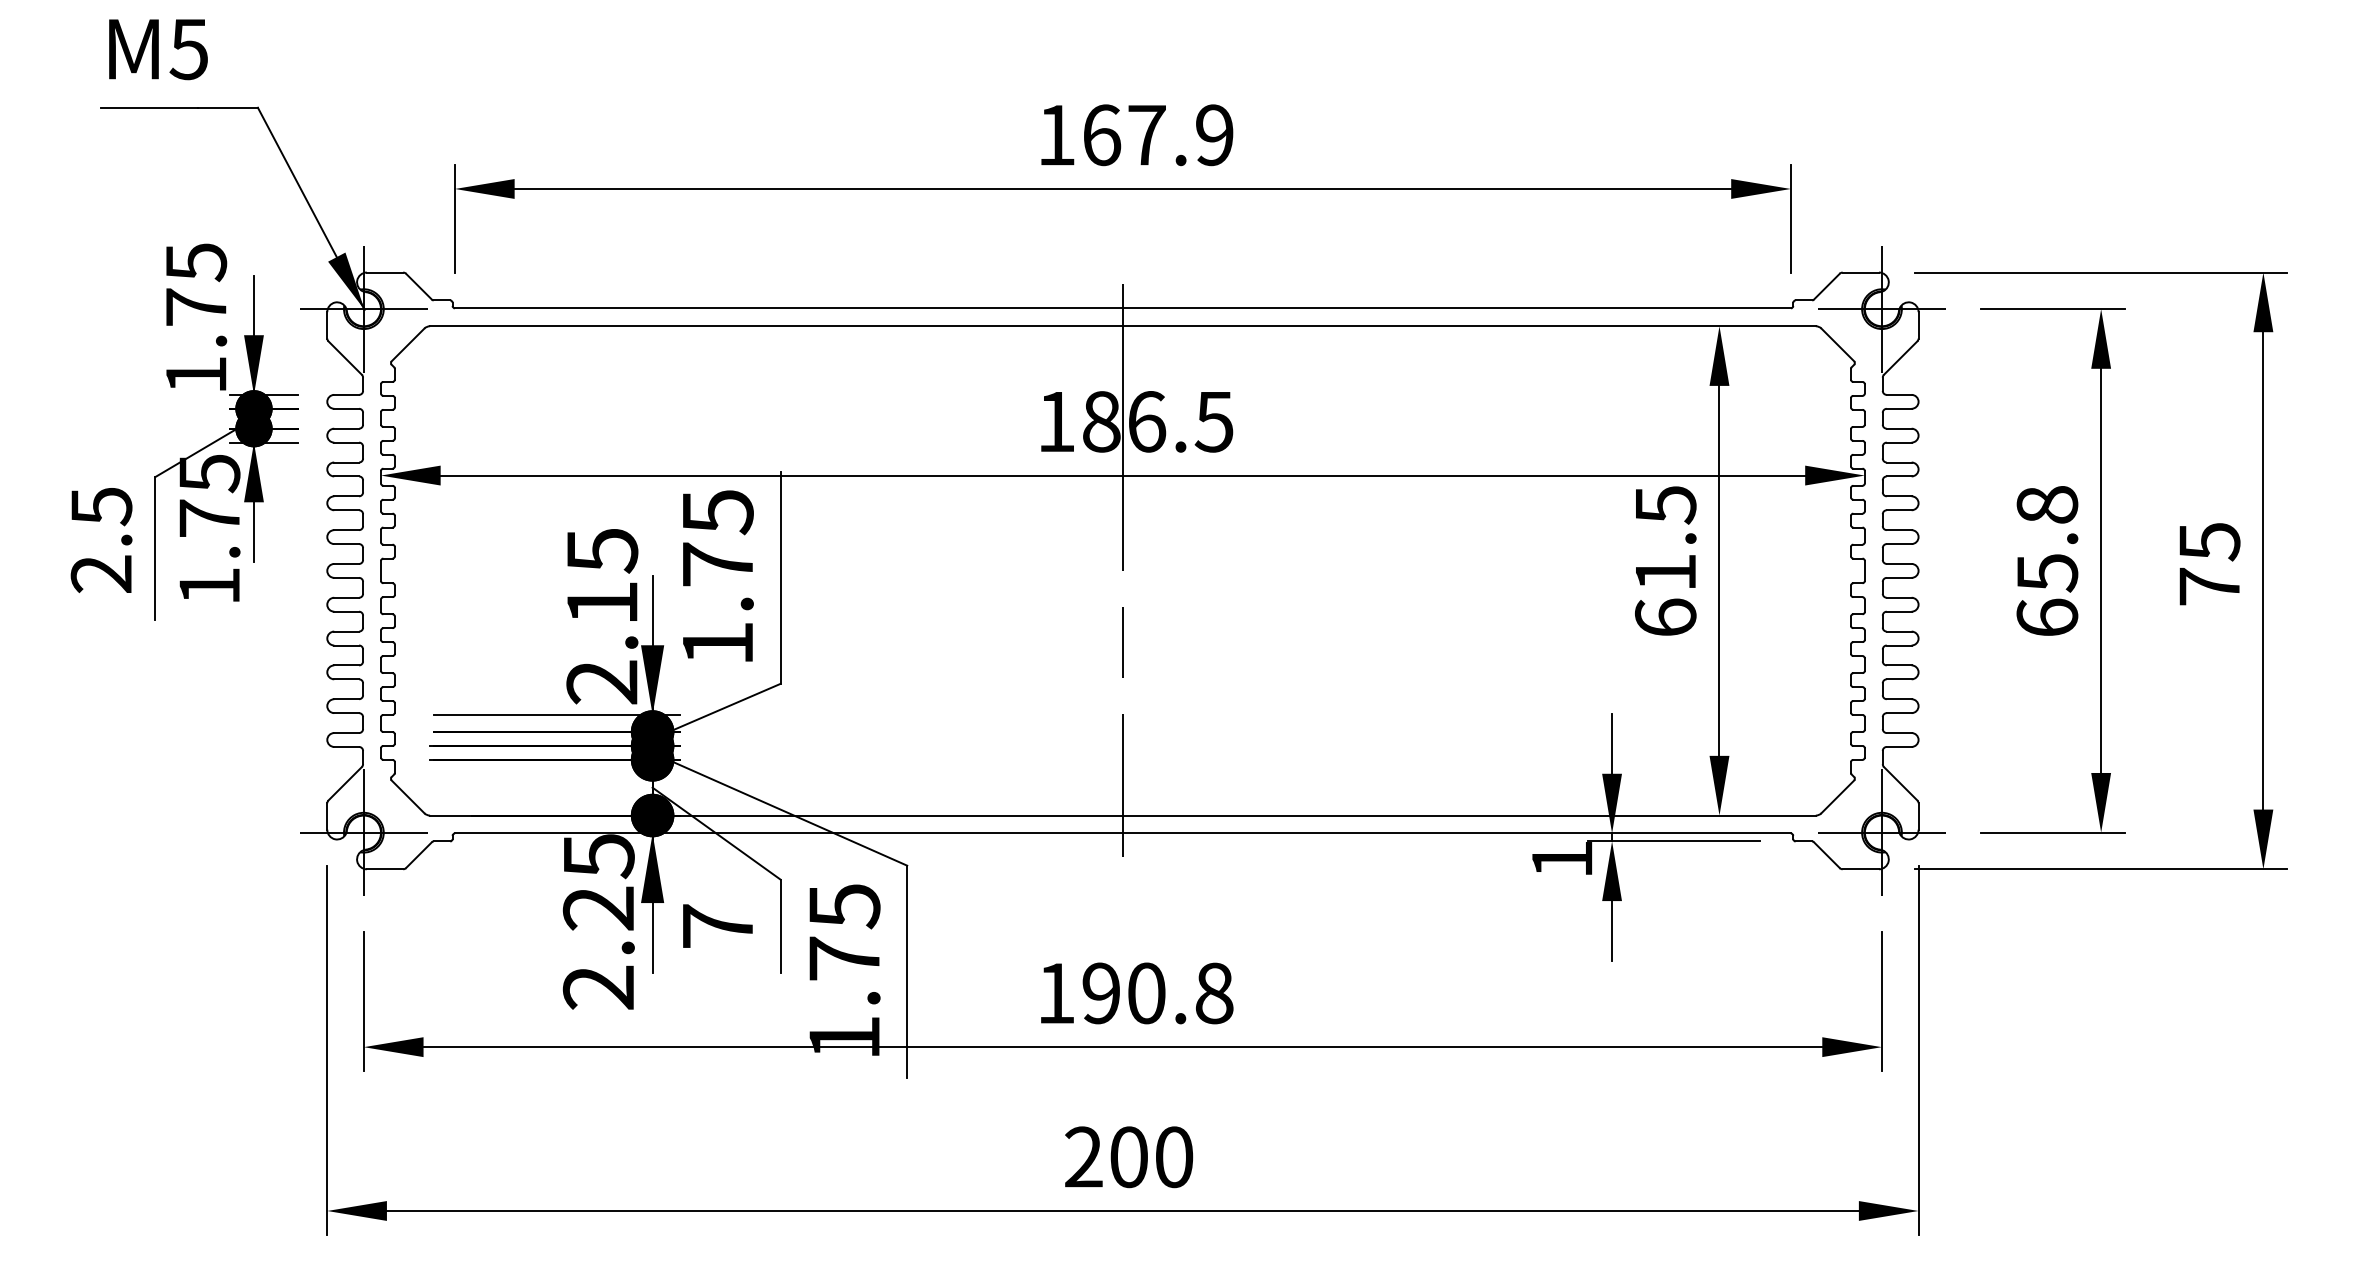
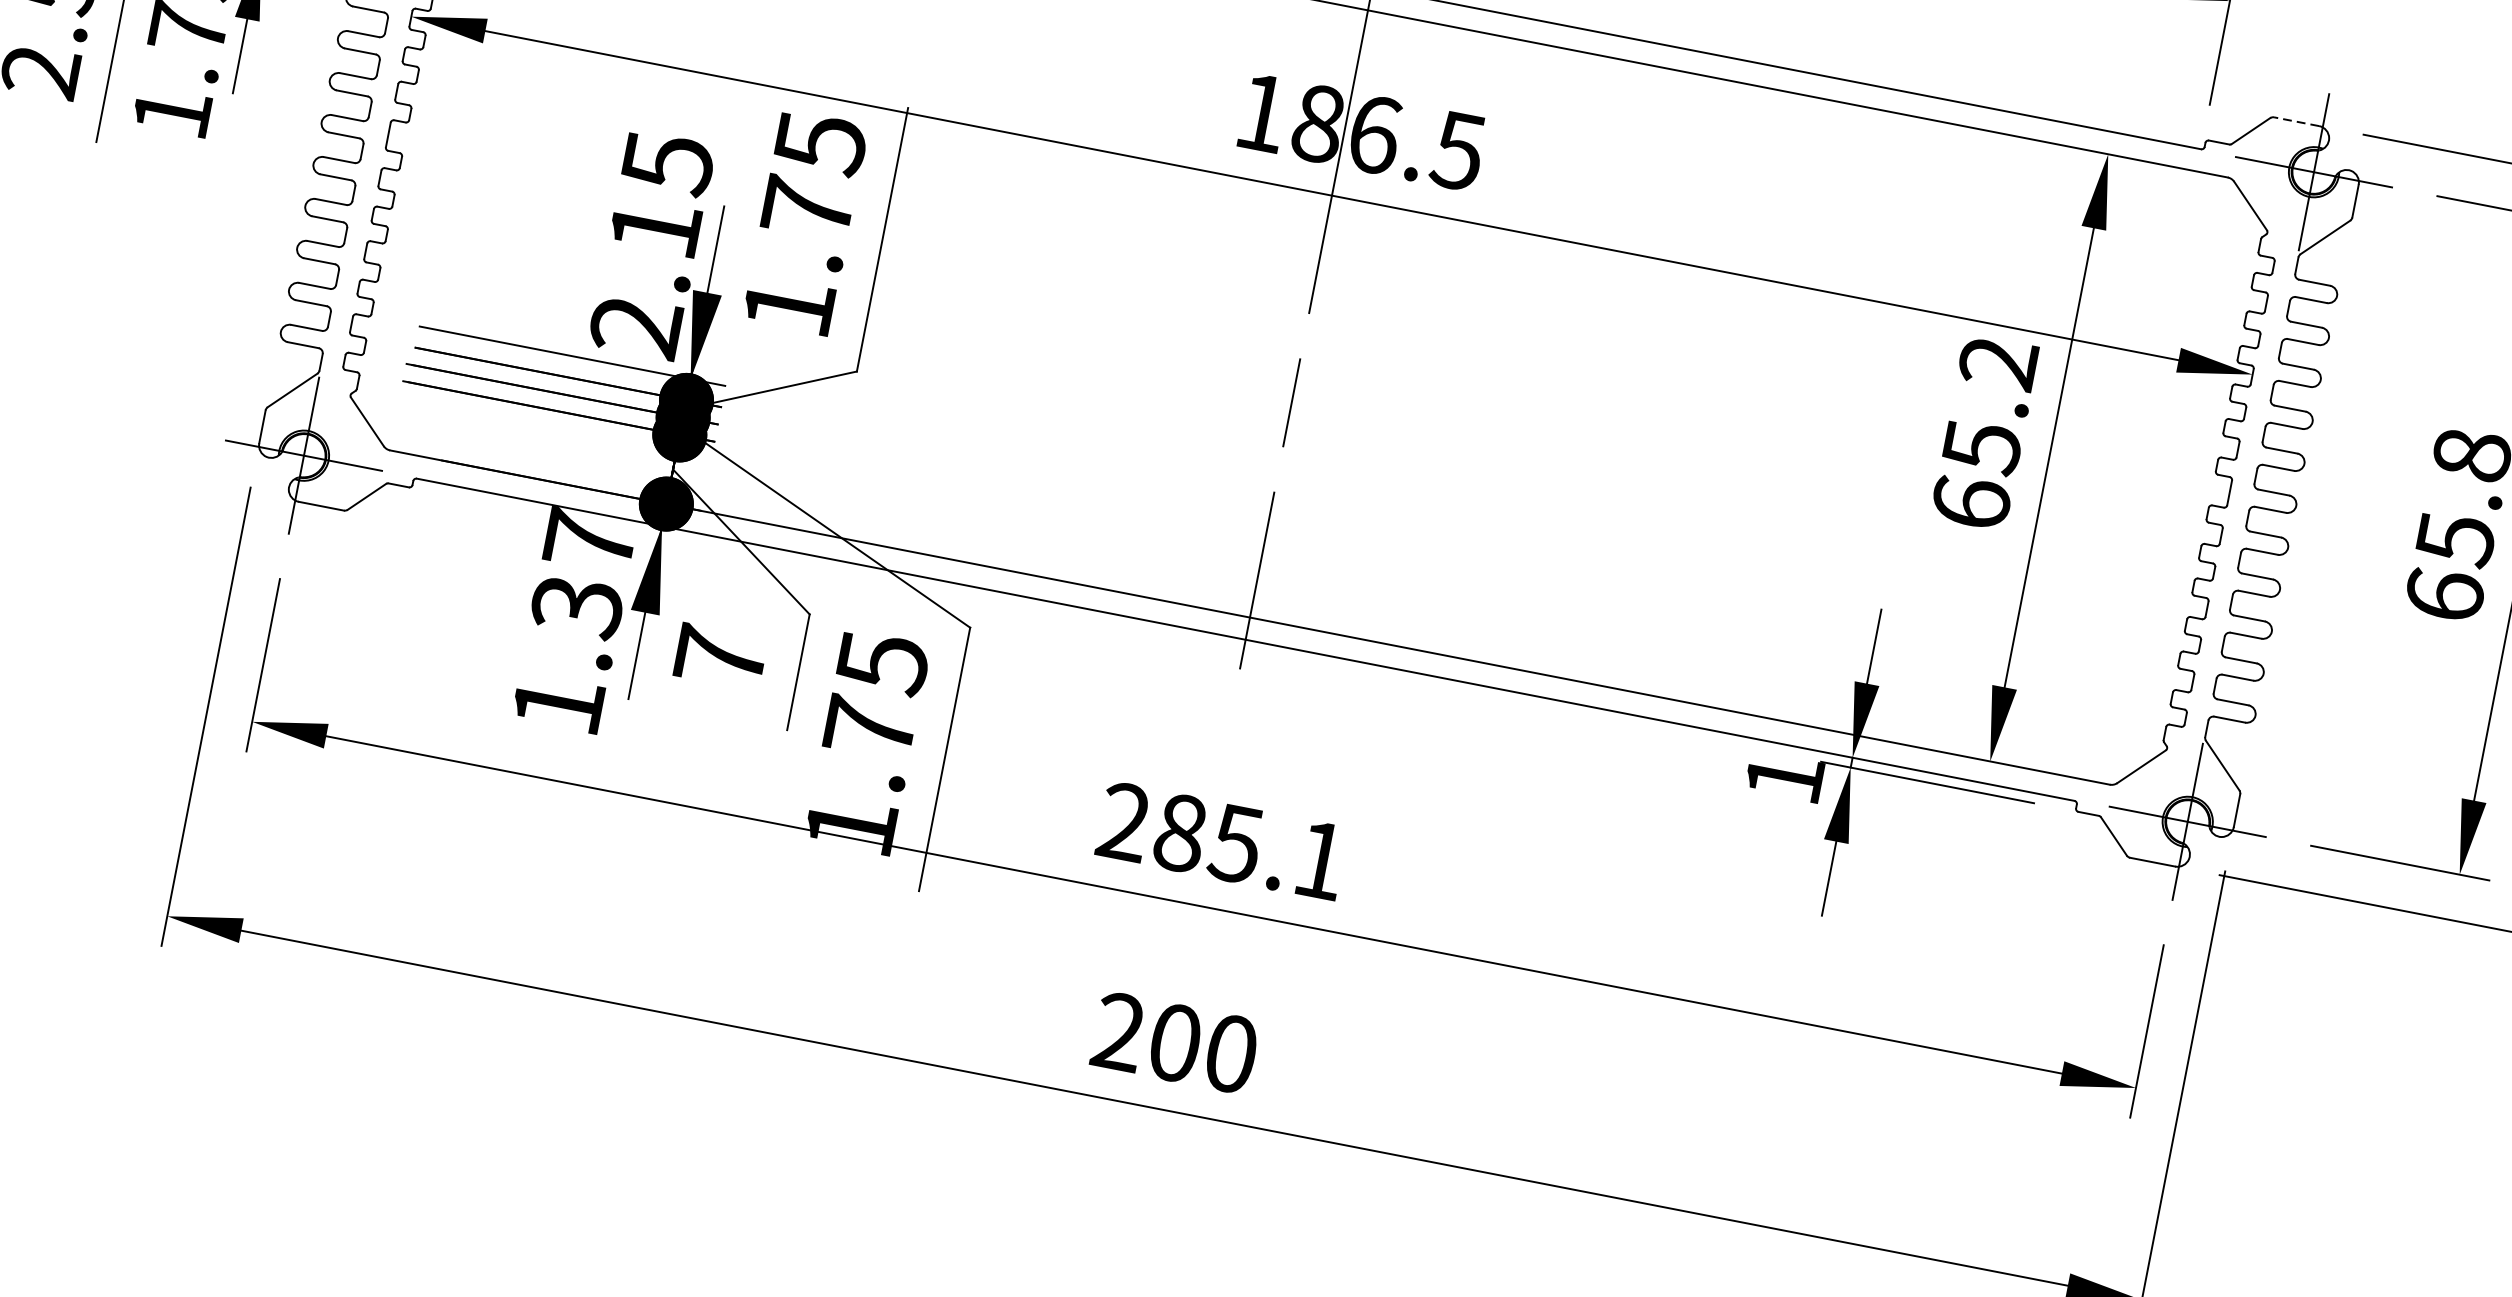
line: (1860, 272) -> (2296, 121), solid -> dashed
text: (1665, 539) -> (1989, 405), 61.5 -> 65.2
text: (598, 921) -> (573, 622), 2.25 -> 1.37
text: (1135, 993) -> (1222, 841), 190.8 -> 285.1

